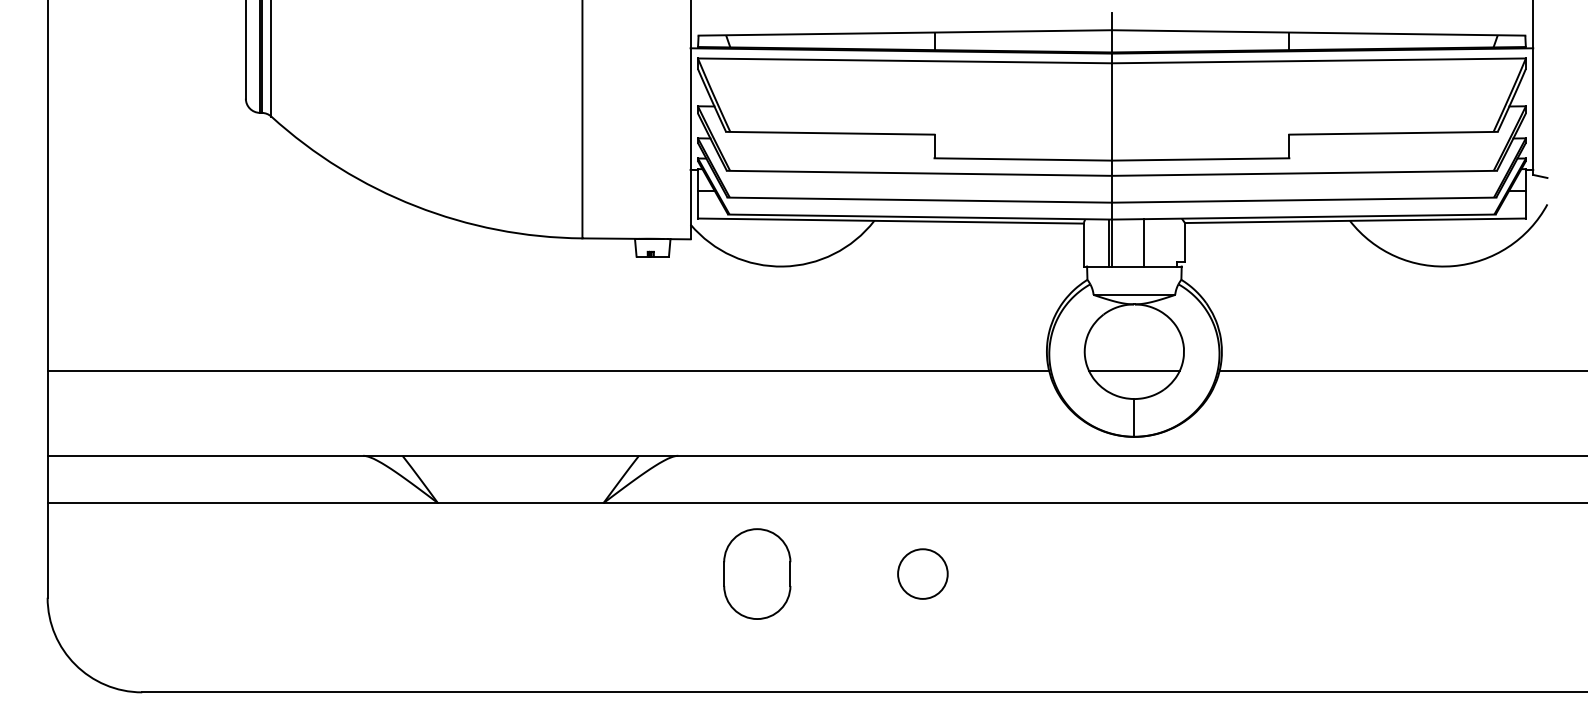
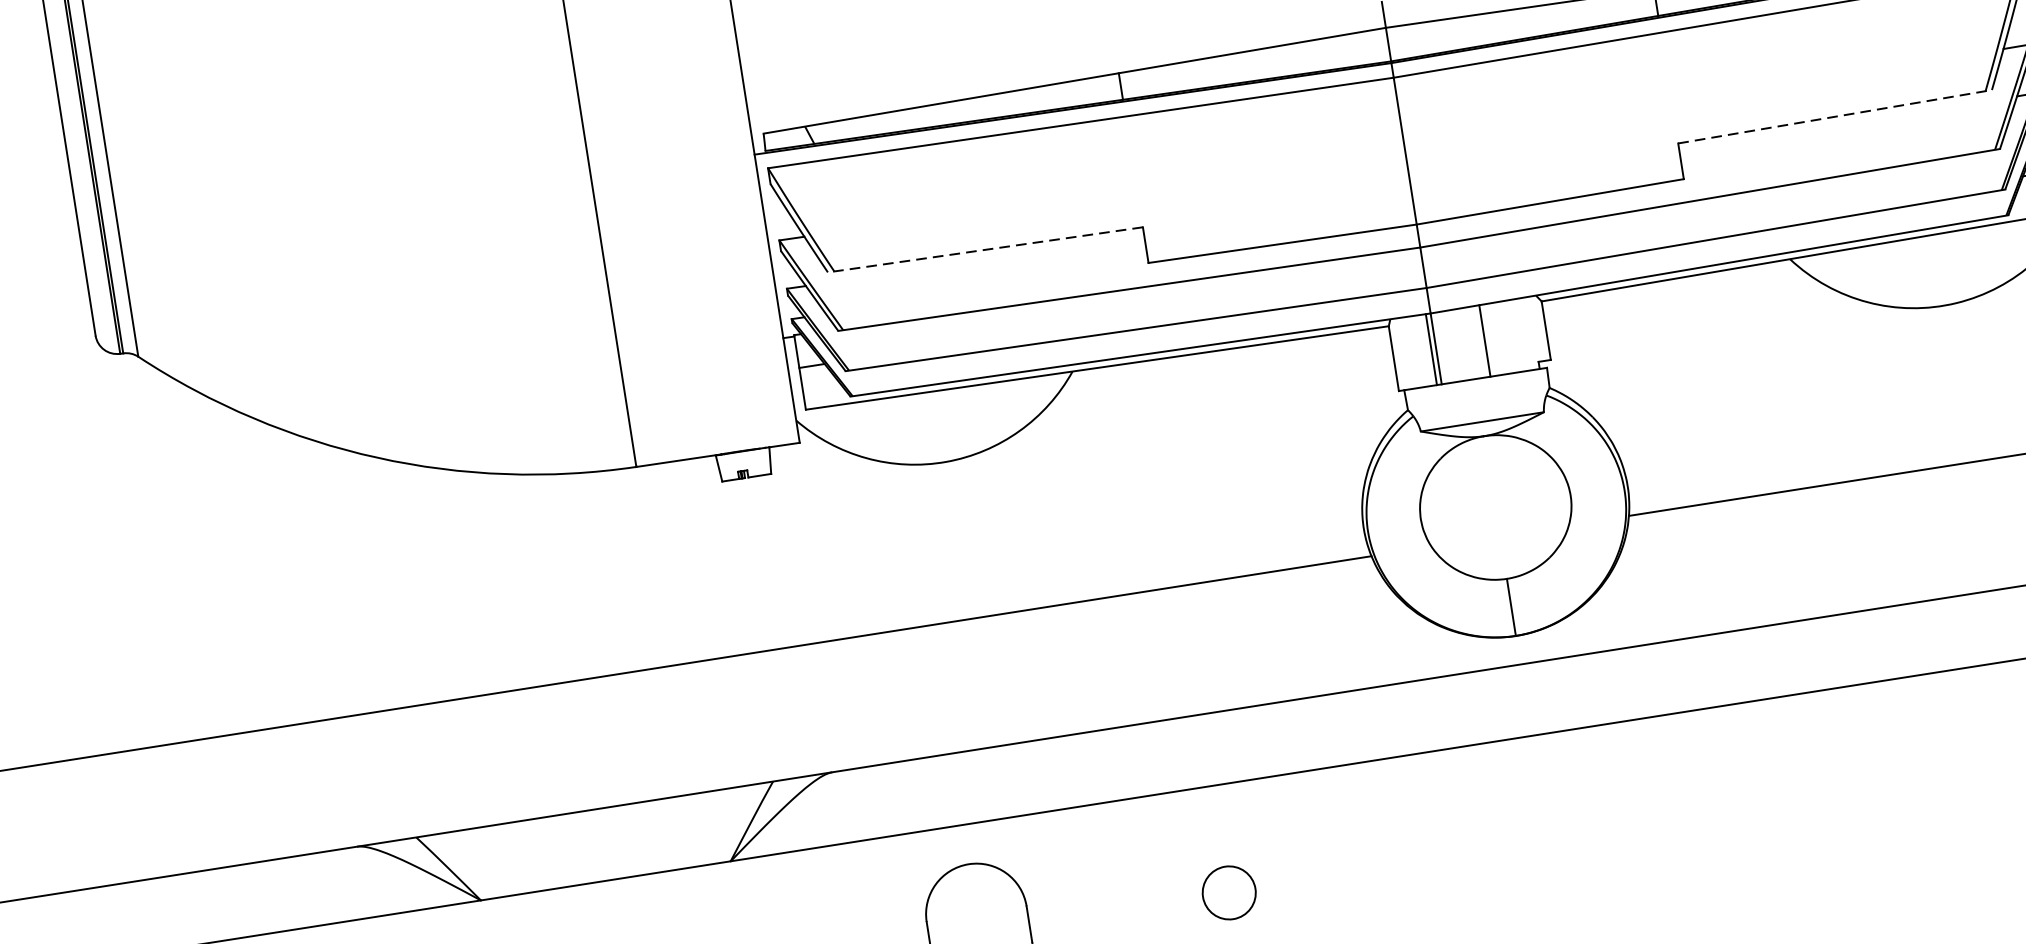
line: (829, 133) -> (984, 250), solid -> dashed
line: (1394, 133) -> (1836, 116), solid -> dashed
line: (1133, 370) -> (1498, 536), removed
circle: (922, 573) -> (1228, 892), size x0.7

